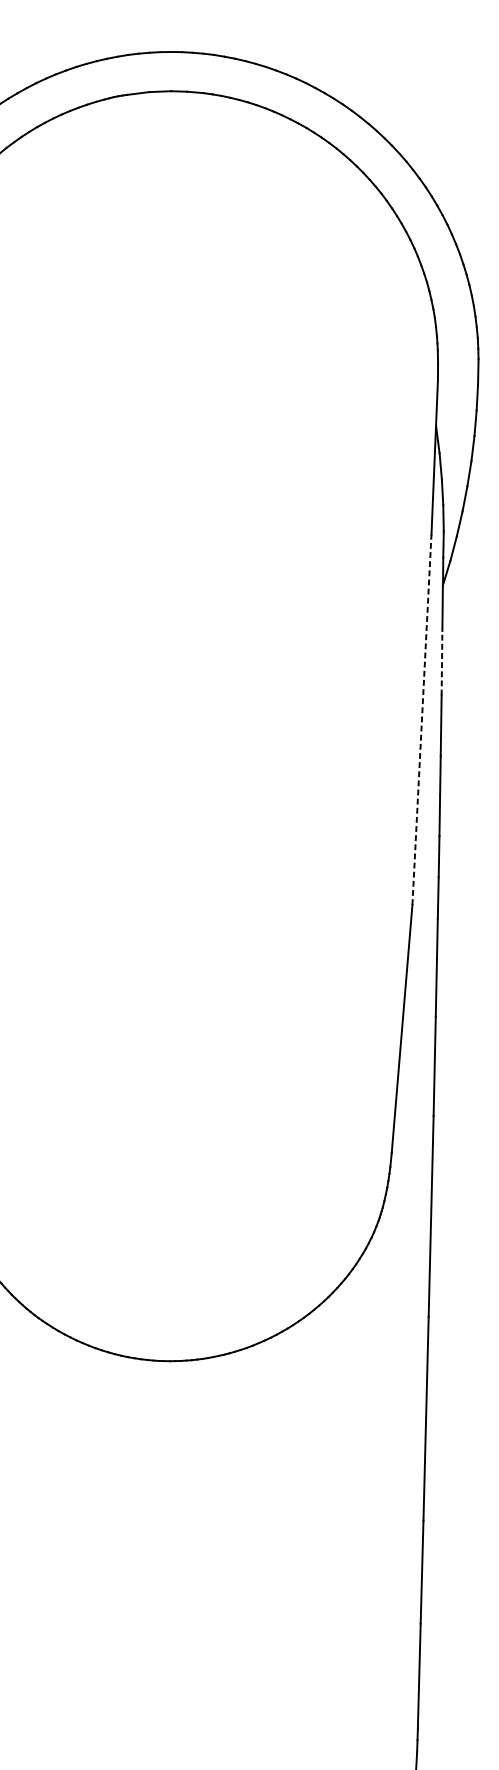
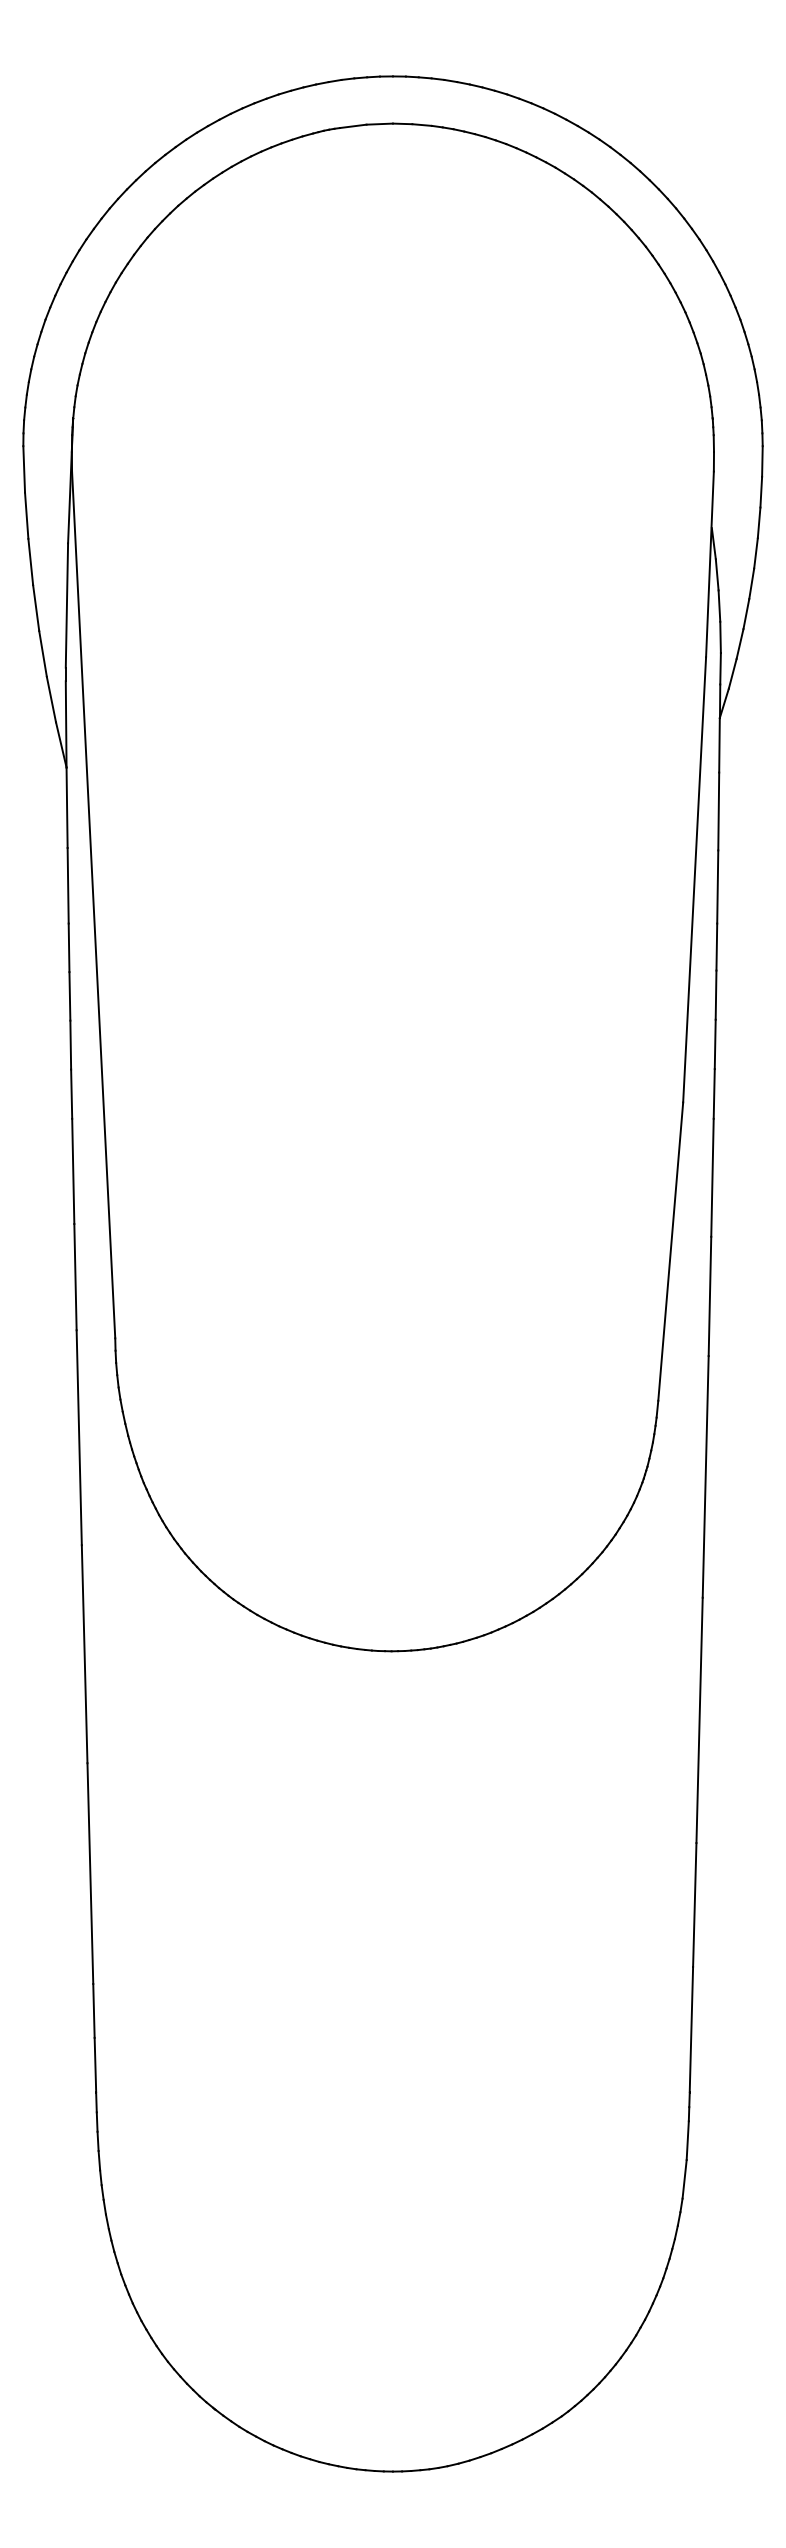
line: (441, 663) -> (718, 811), dashed -> solid
line: (421, 719) -> (694, 879), dashed -> solid

